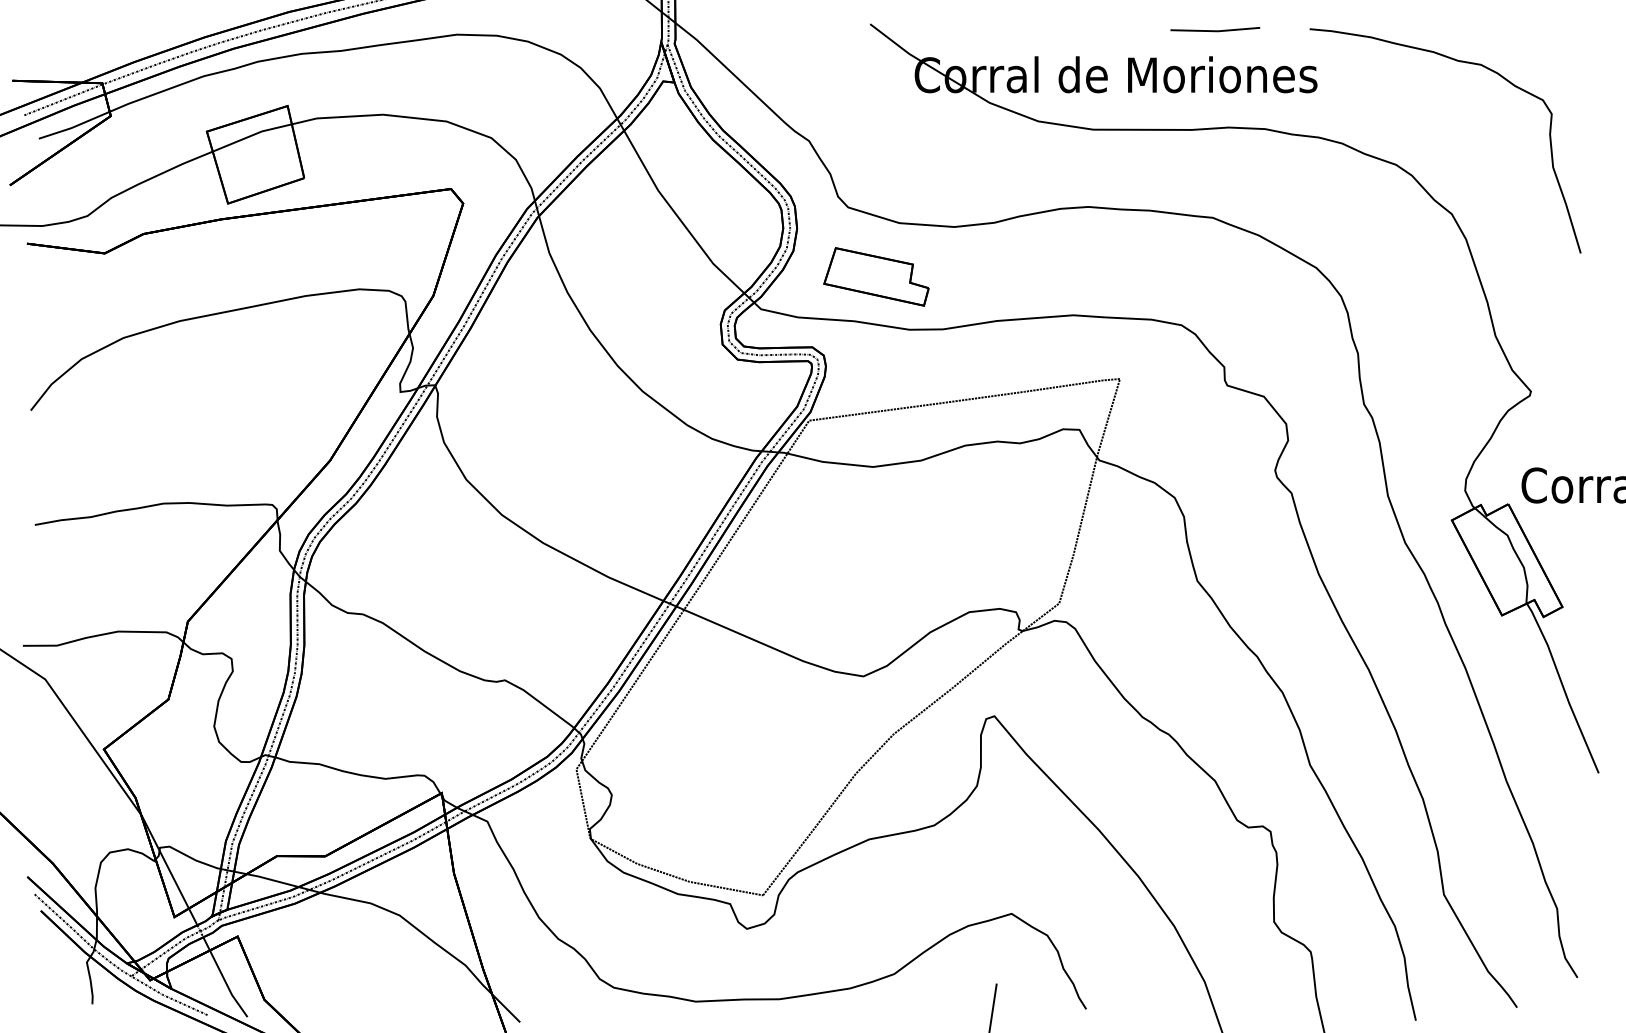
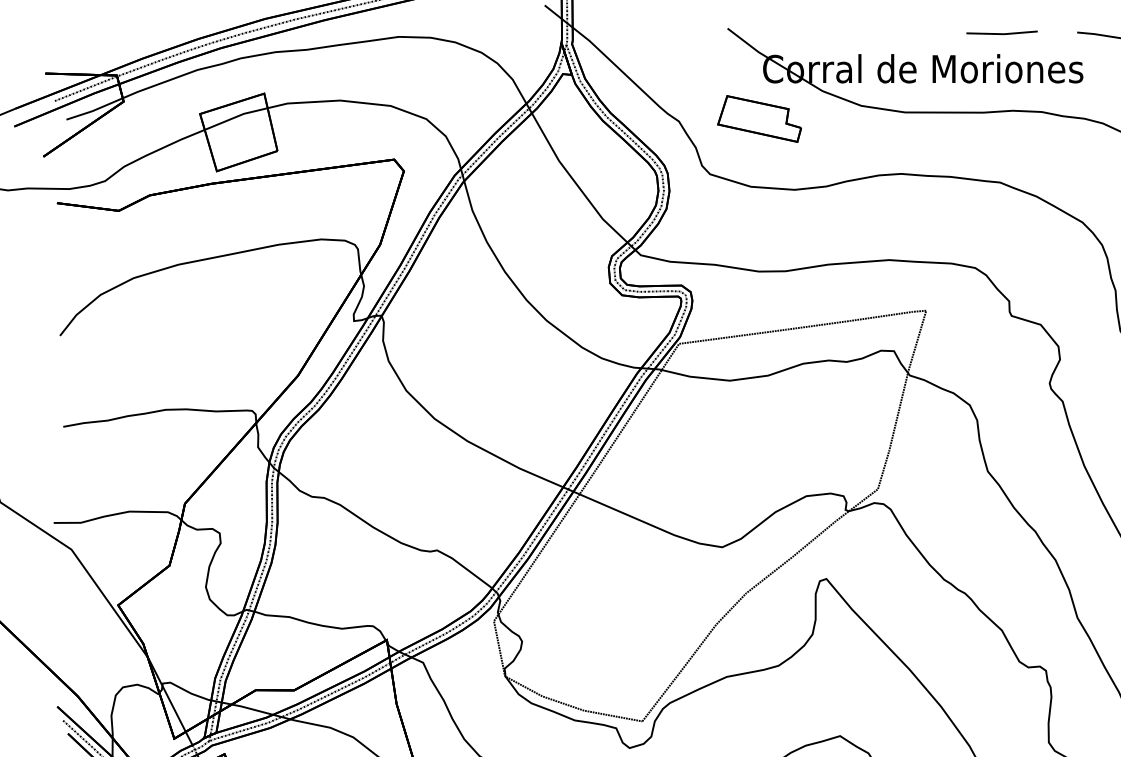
part: (876, 276) -> (759, 118), moved

